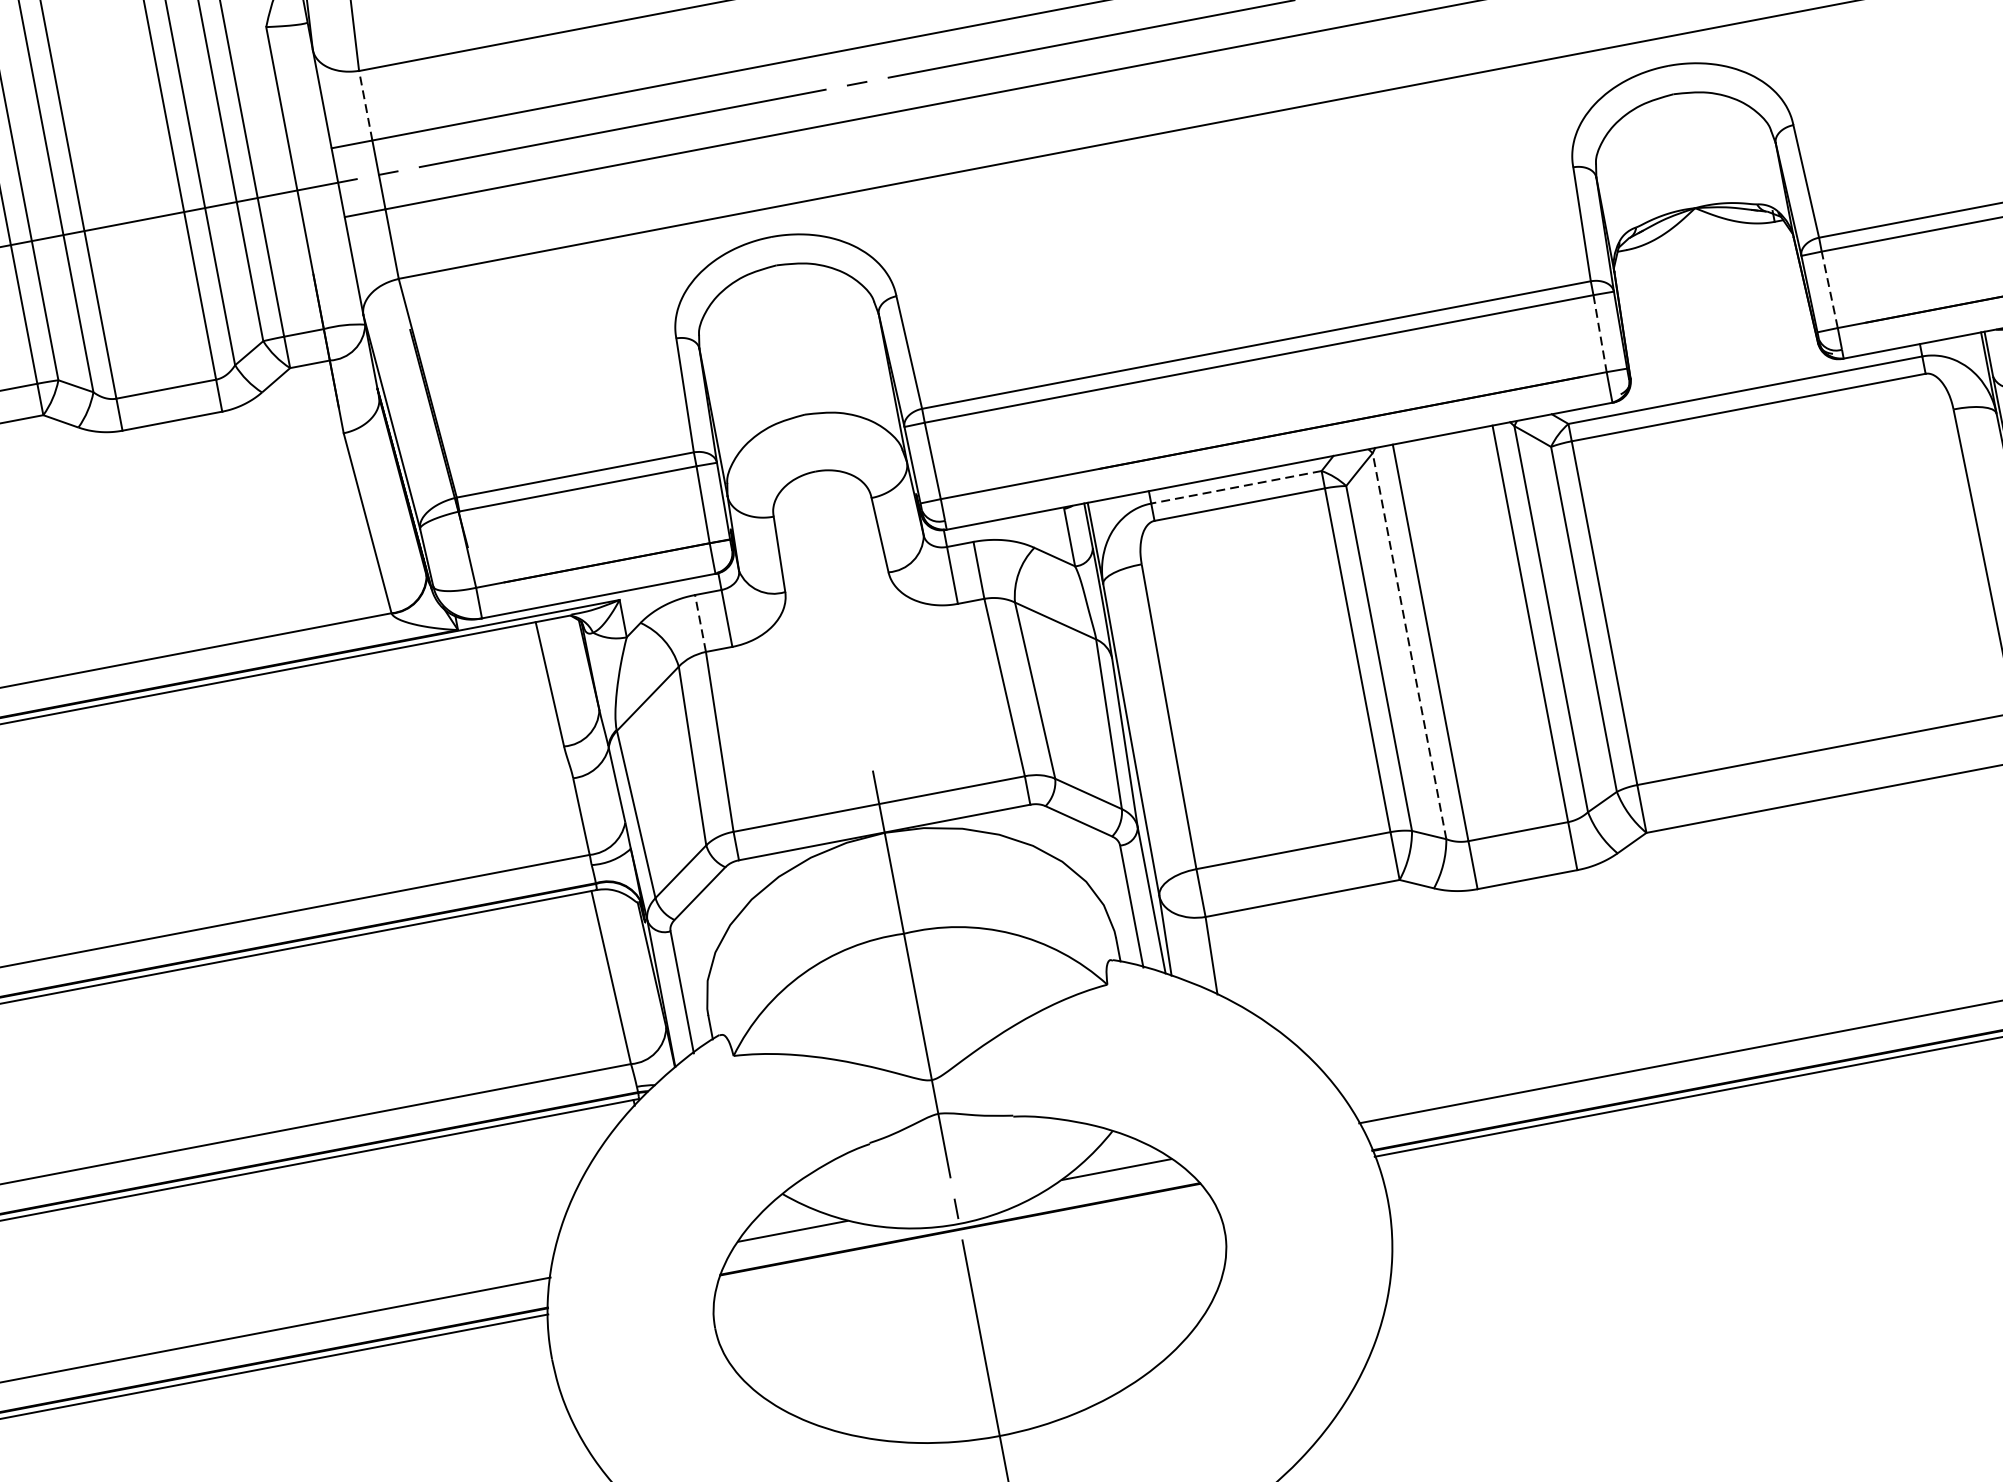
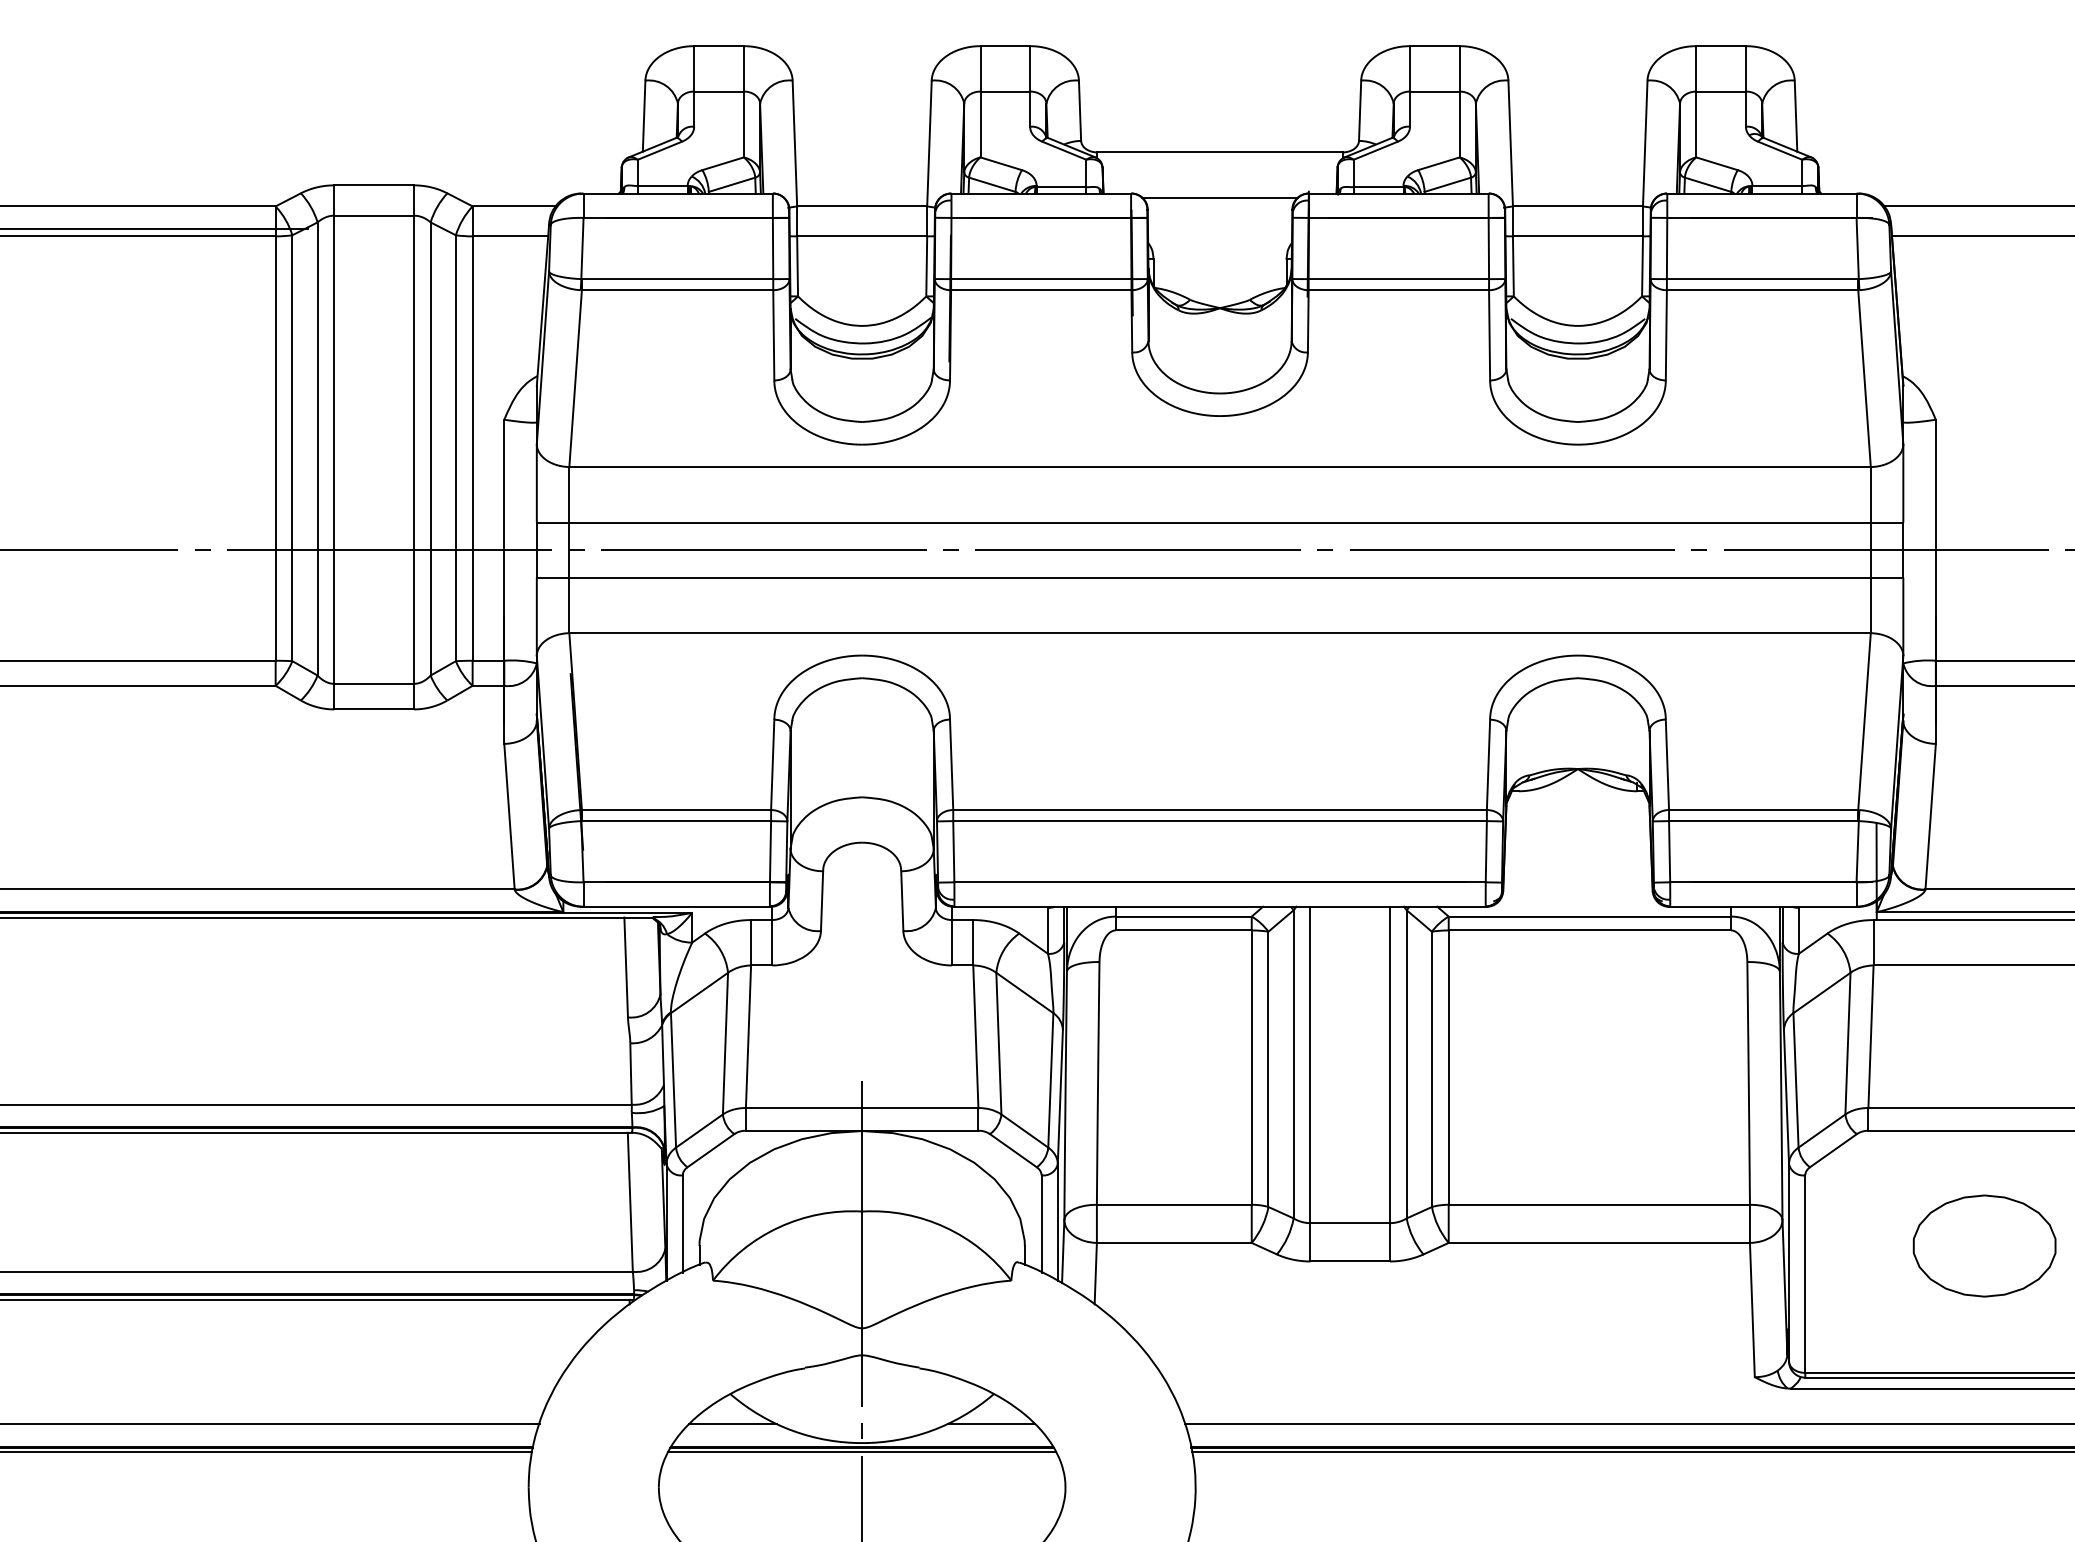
line: (365, 105) -> (569, 494), dashed -> solid
line: (1829, 289) -> (1669, 851), dashed -> solid
line: (1600, 333) -> (1486, 851), dashed -> solid
line: (1236, 487) -> (1183, 916), dashed -> solid
line: (700, 623) -> (751, 942), dashed -> solid
line: (1409, 645) -> (1293, 1063), dashed -> solid
line: (961, 1235) -> (862, 1452), added

